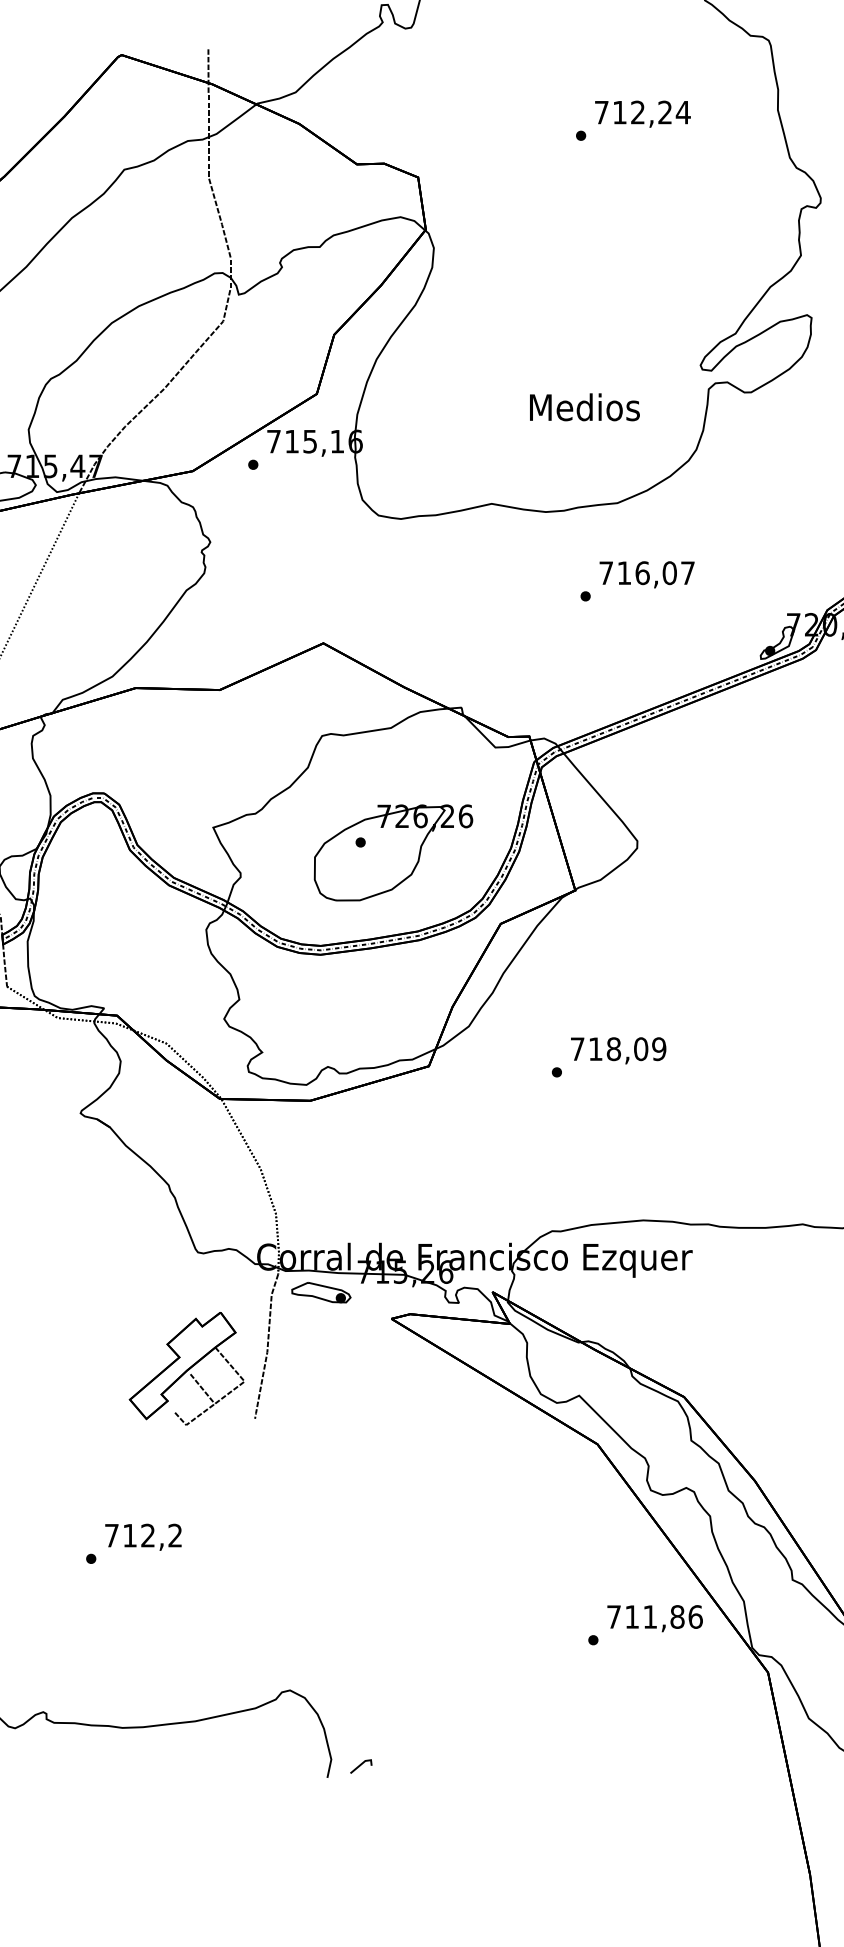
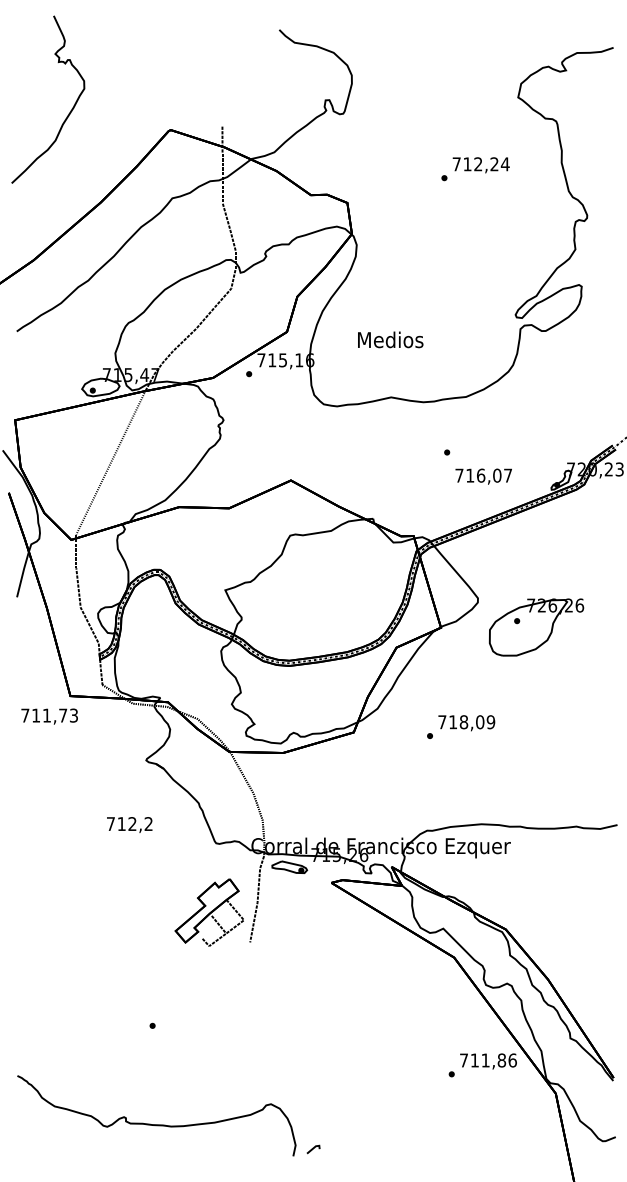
text: (584, 406) -> (390, 339), moved
text: (646, 574) -> (483, 476), moved
part: (393, 853) -> (536, 627), moved
text: (143, 1536) -> (129, 824), moved

